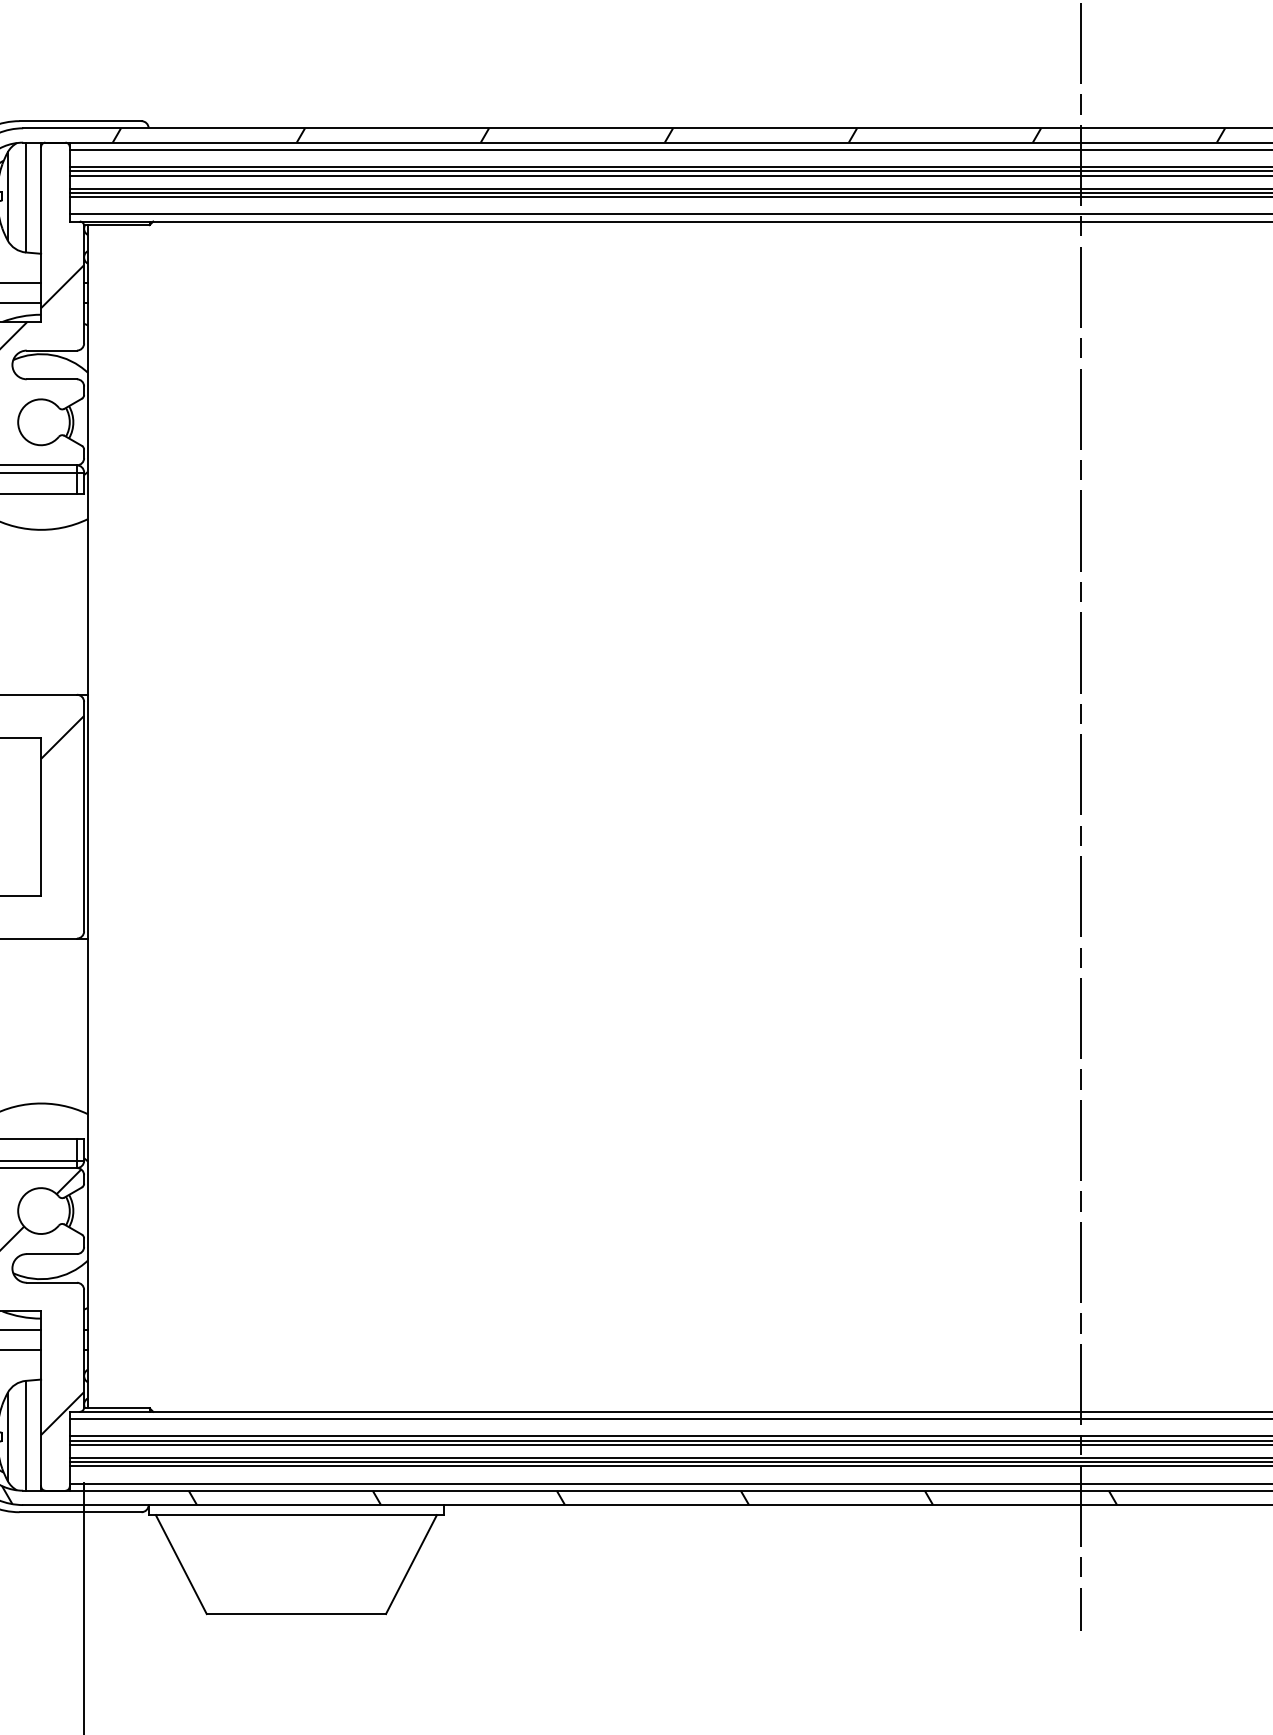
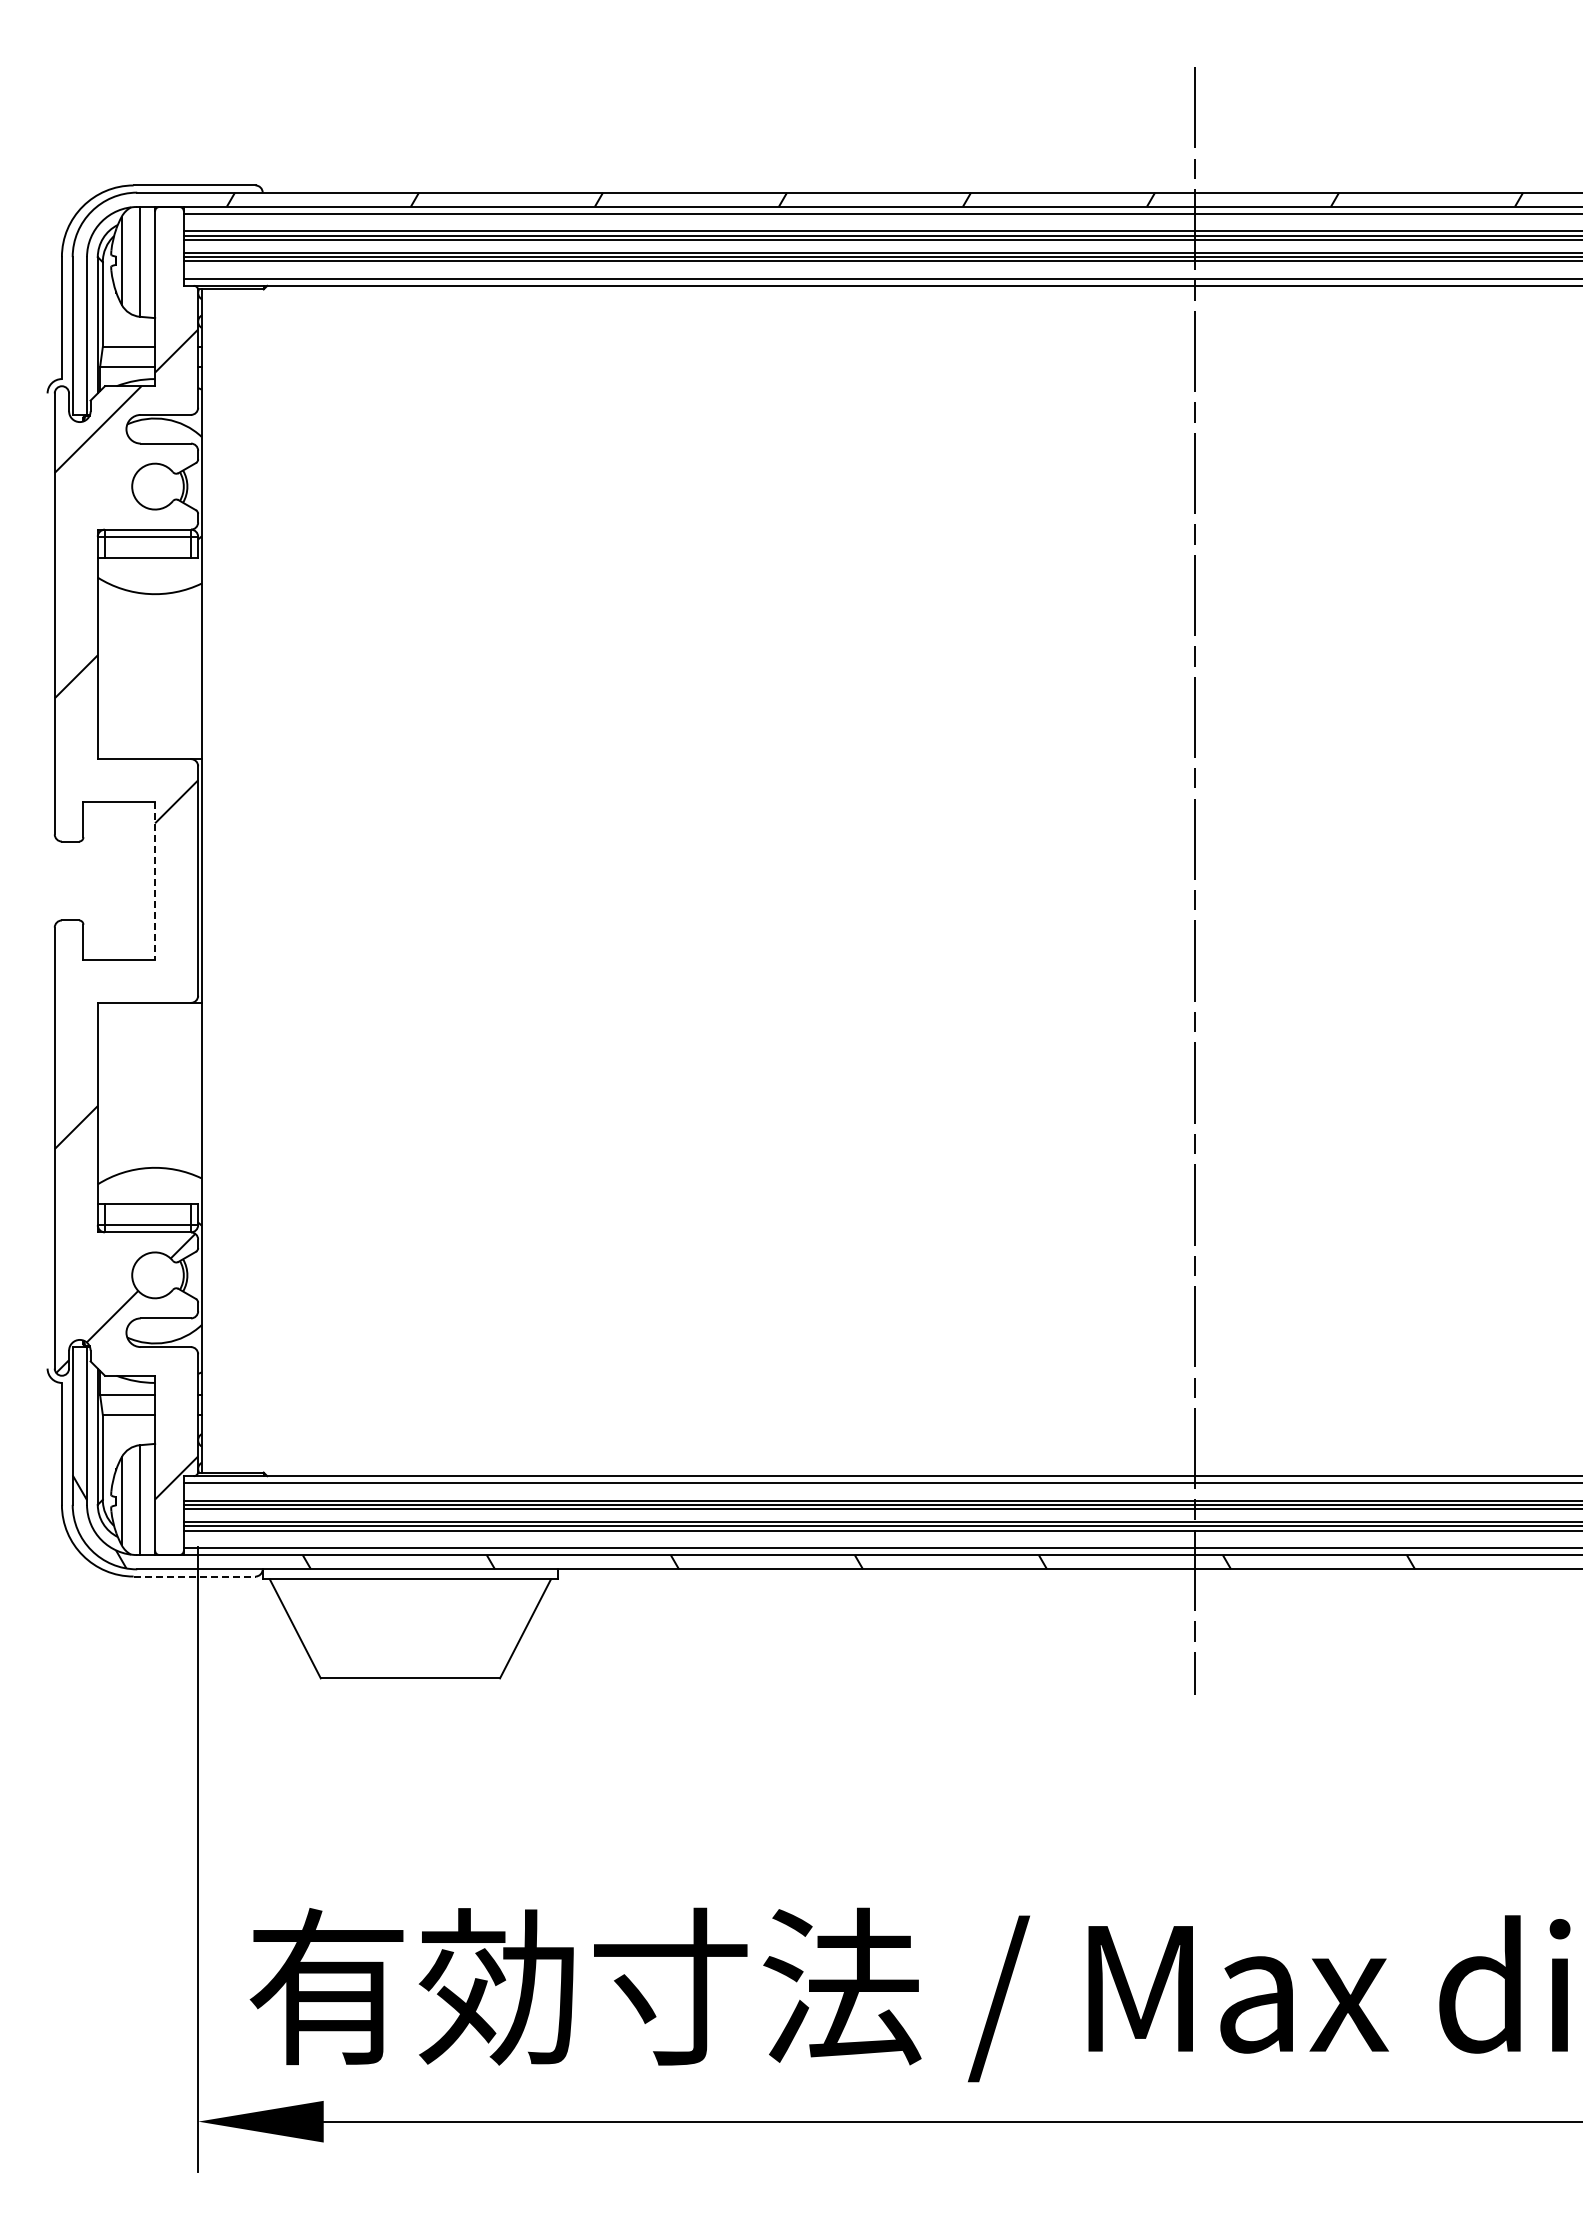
line: (41, 817) -> (155, 881), solid -> dashed
line: (80, 1512) -> (194, 1576), solid -> dashed

